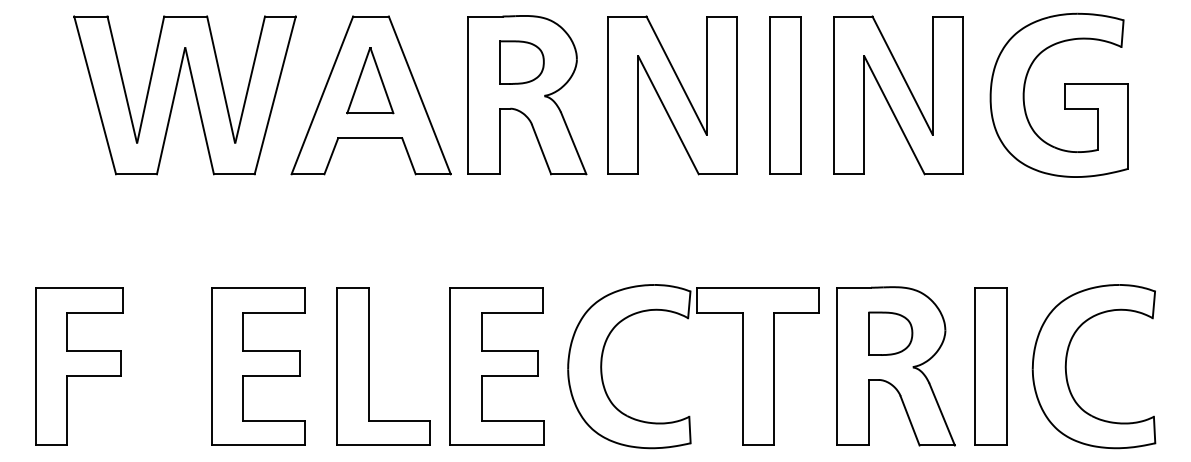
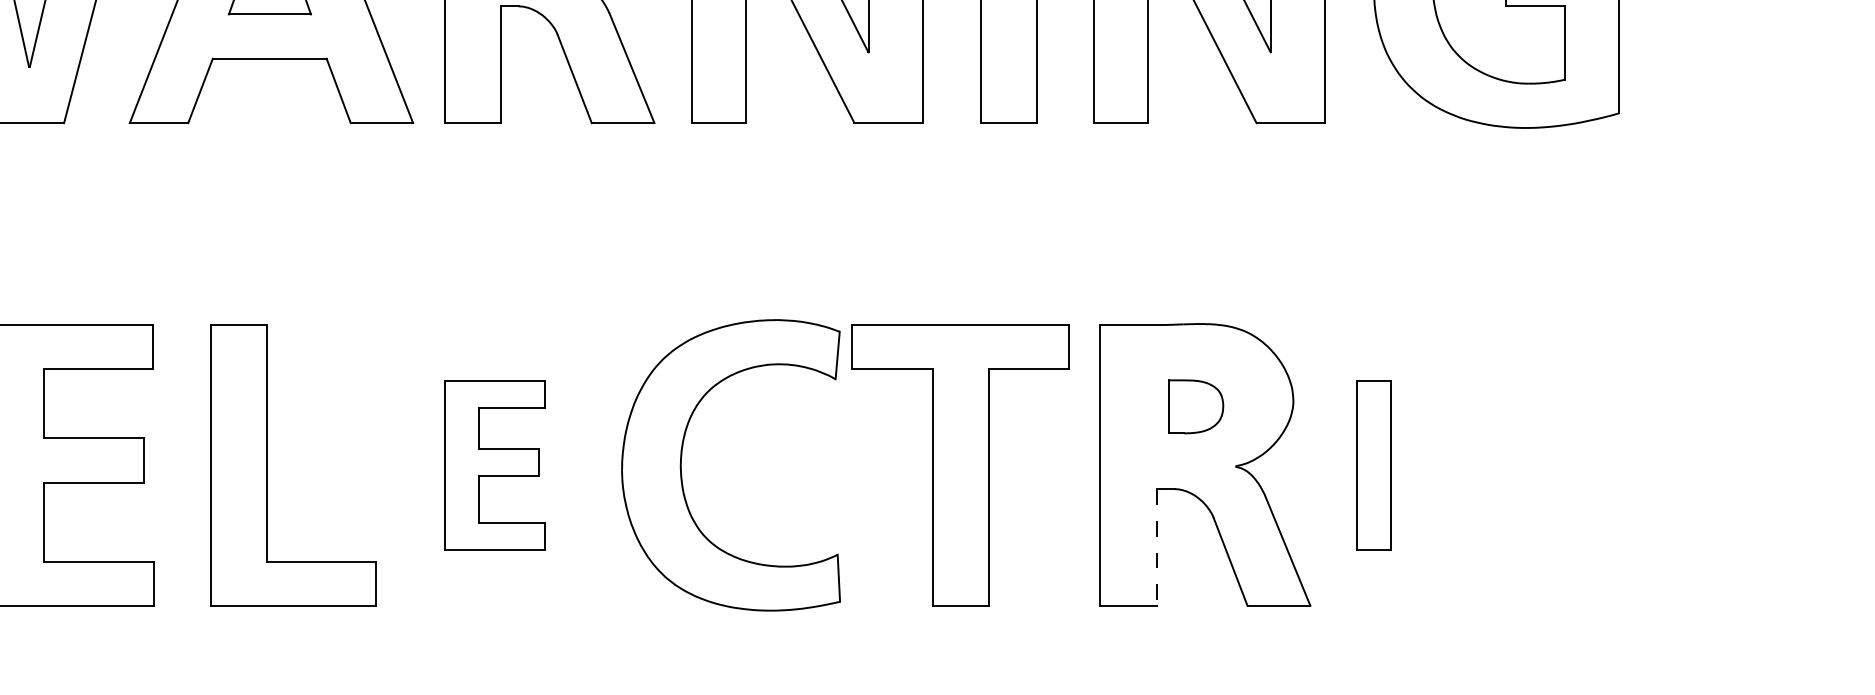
part: (890, 333) -> (1195, 406), size x0.7
part: (1067, 359) -> (1510, 452), removed
part: (496, 366) -> (494, 465), size x0.6
part: (990, 366) -> (1373, 465), size x0.6
line: (868, 412) -> (1156, 547), solid -> dashed

